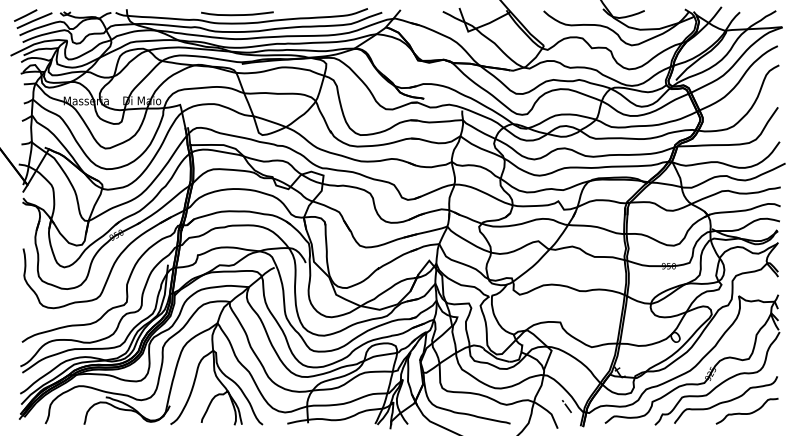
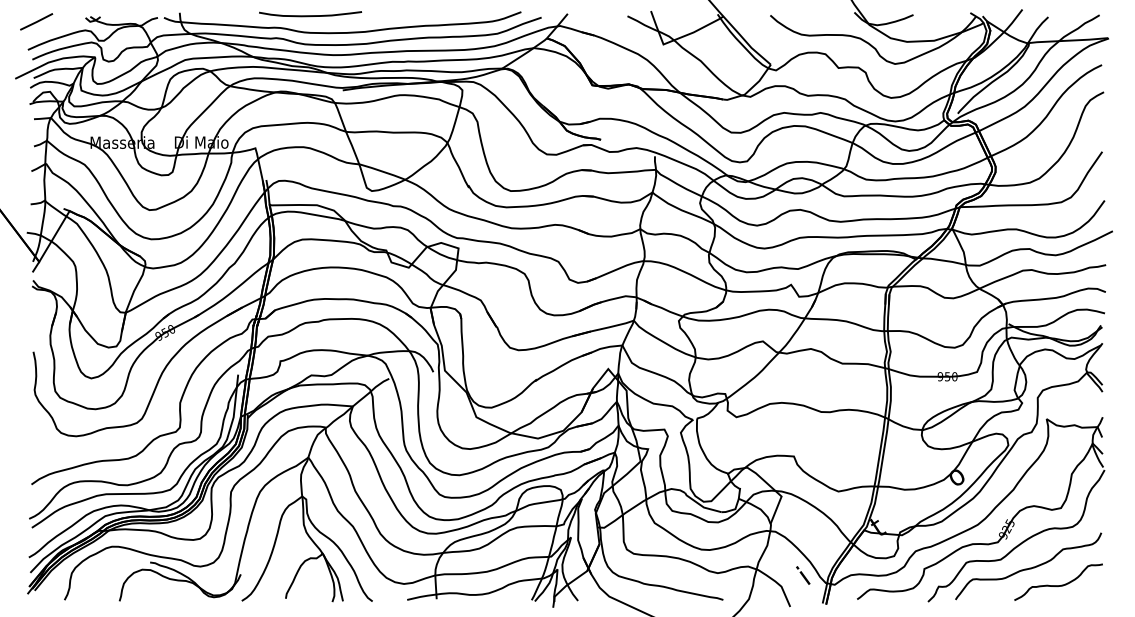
curve: (237, 14) -> (310, 15), moved
line: (34, 20) -> (49, 28), removed

